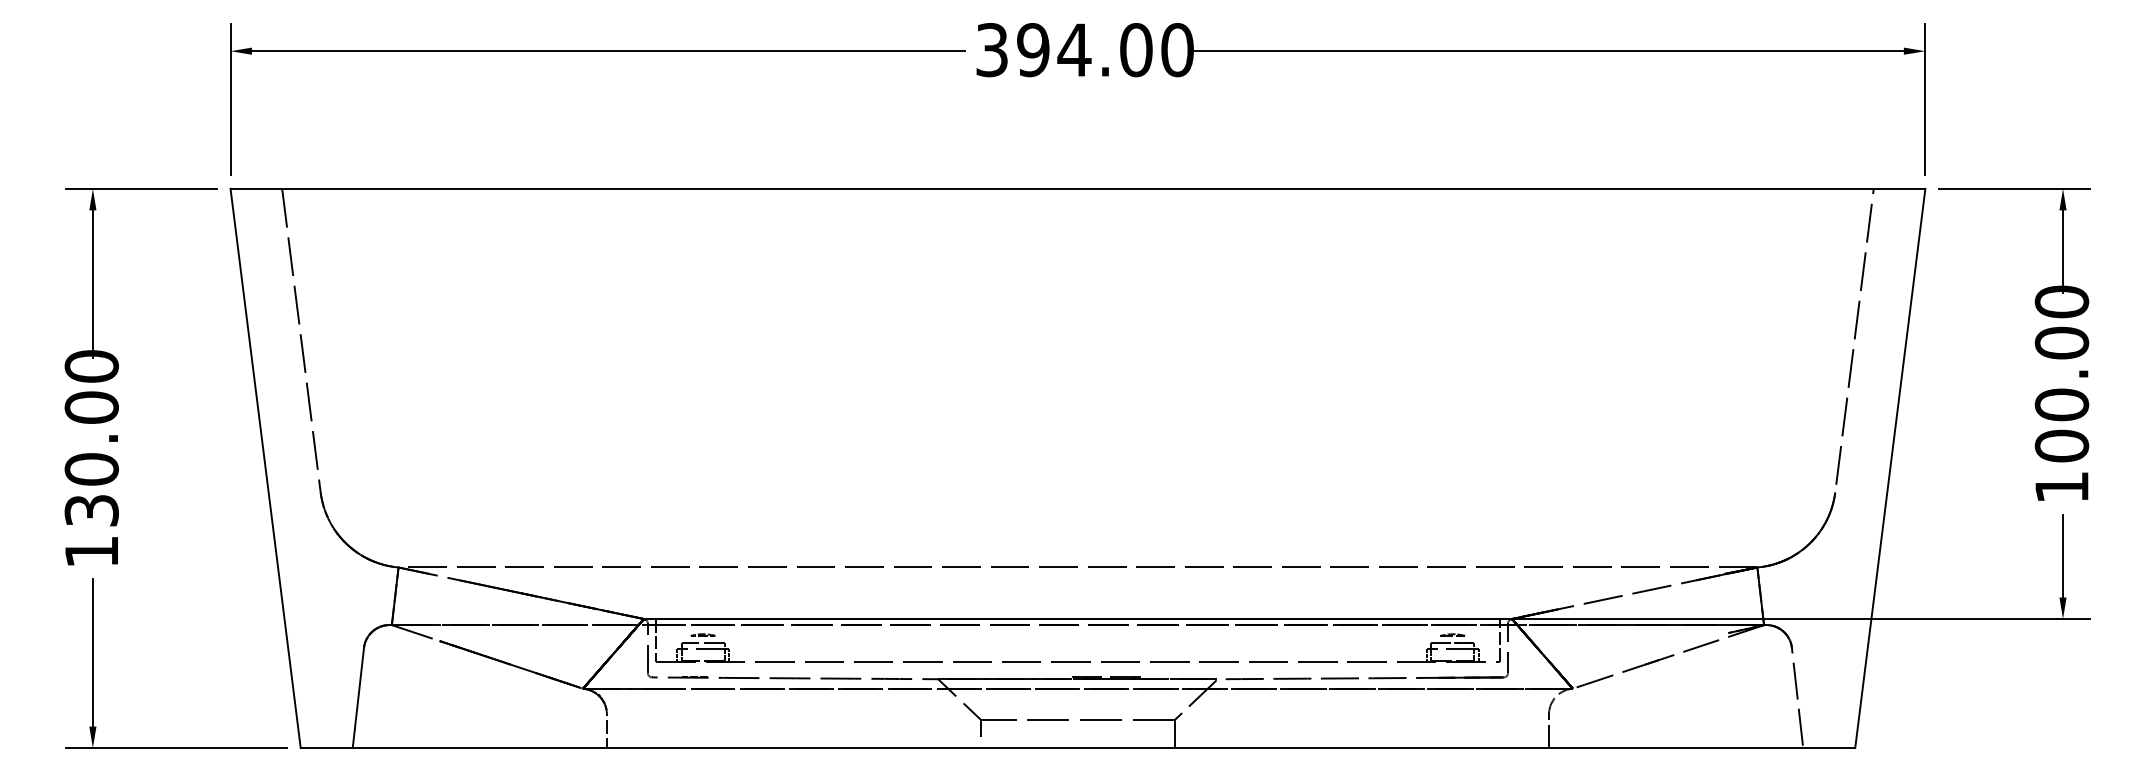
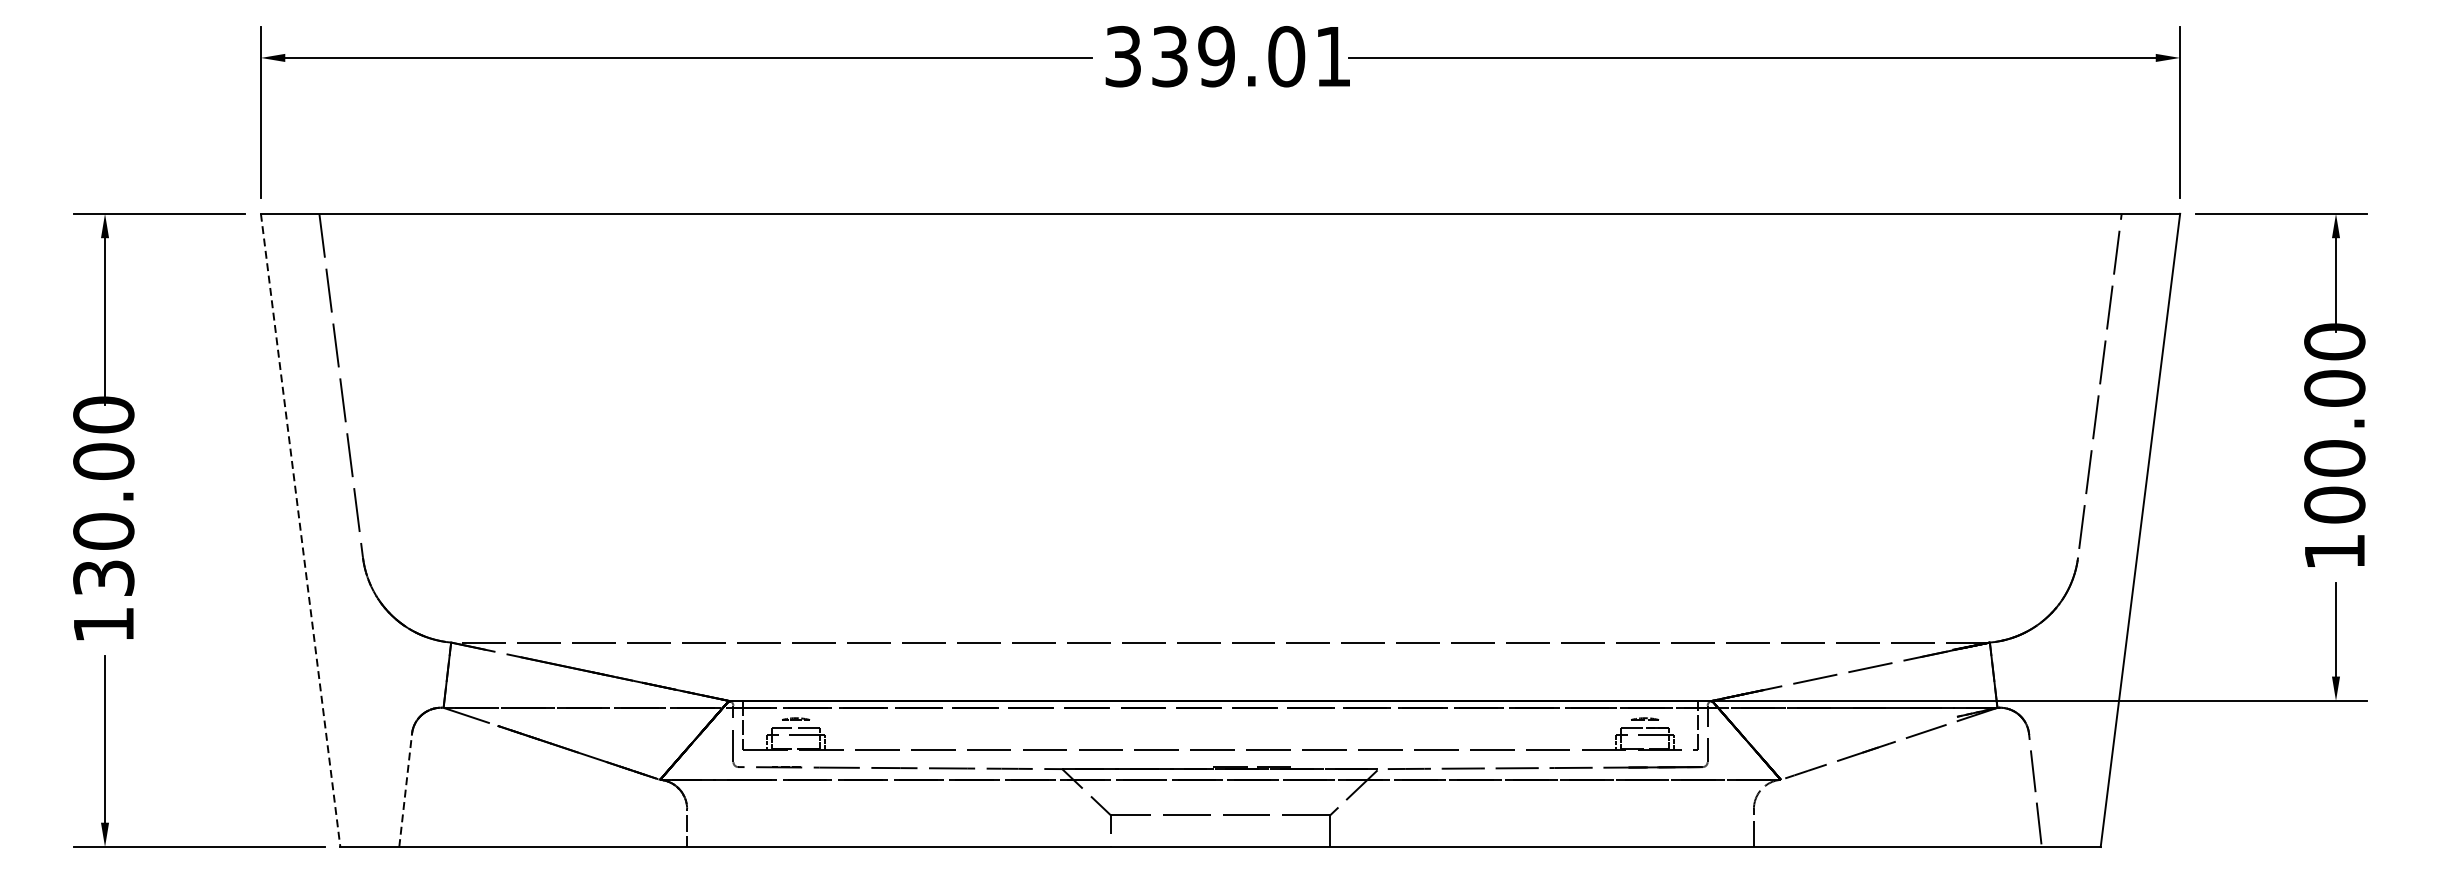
text: (1105, 50) -> (1251, 57), 394.00 -> 339.01
line: (265, 468) -> (300, 530), solid -> dashed
line: (358, 698) -> (405, 790), solid -> dashed

